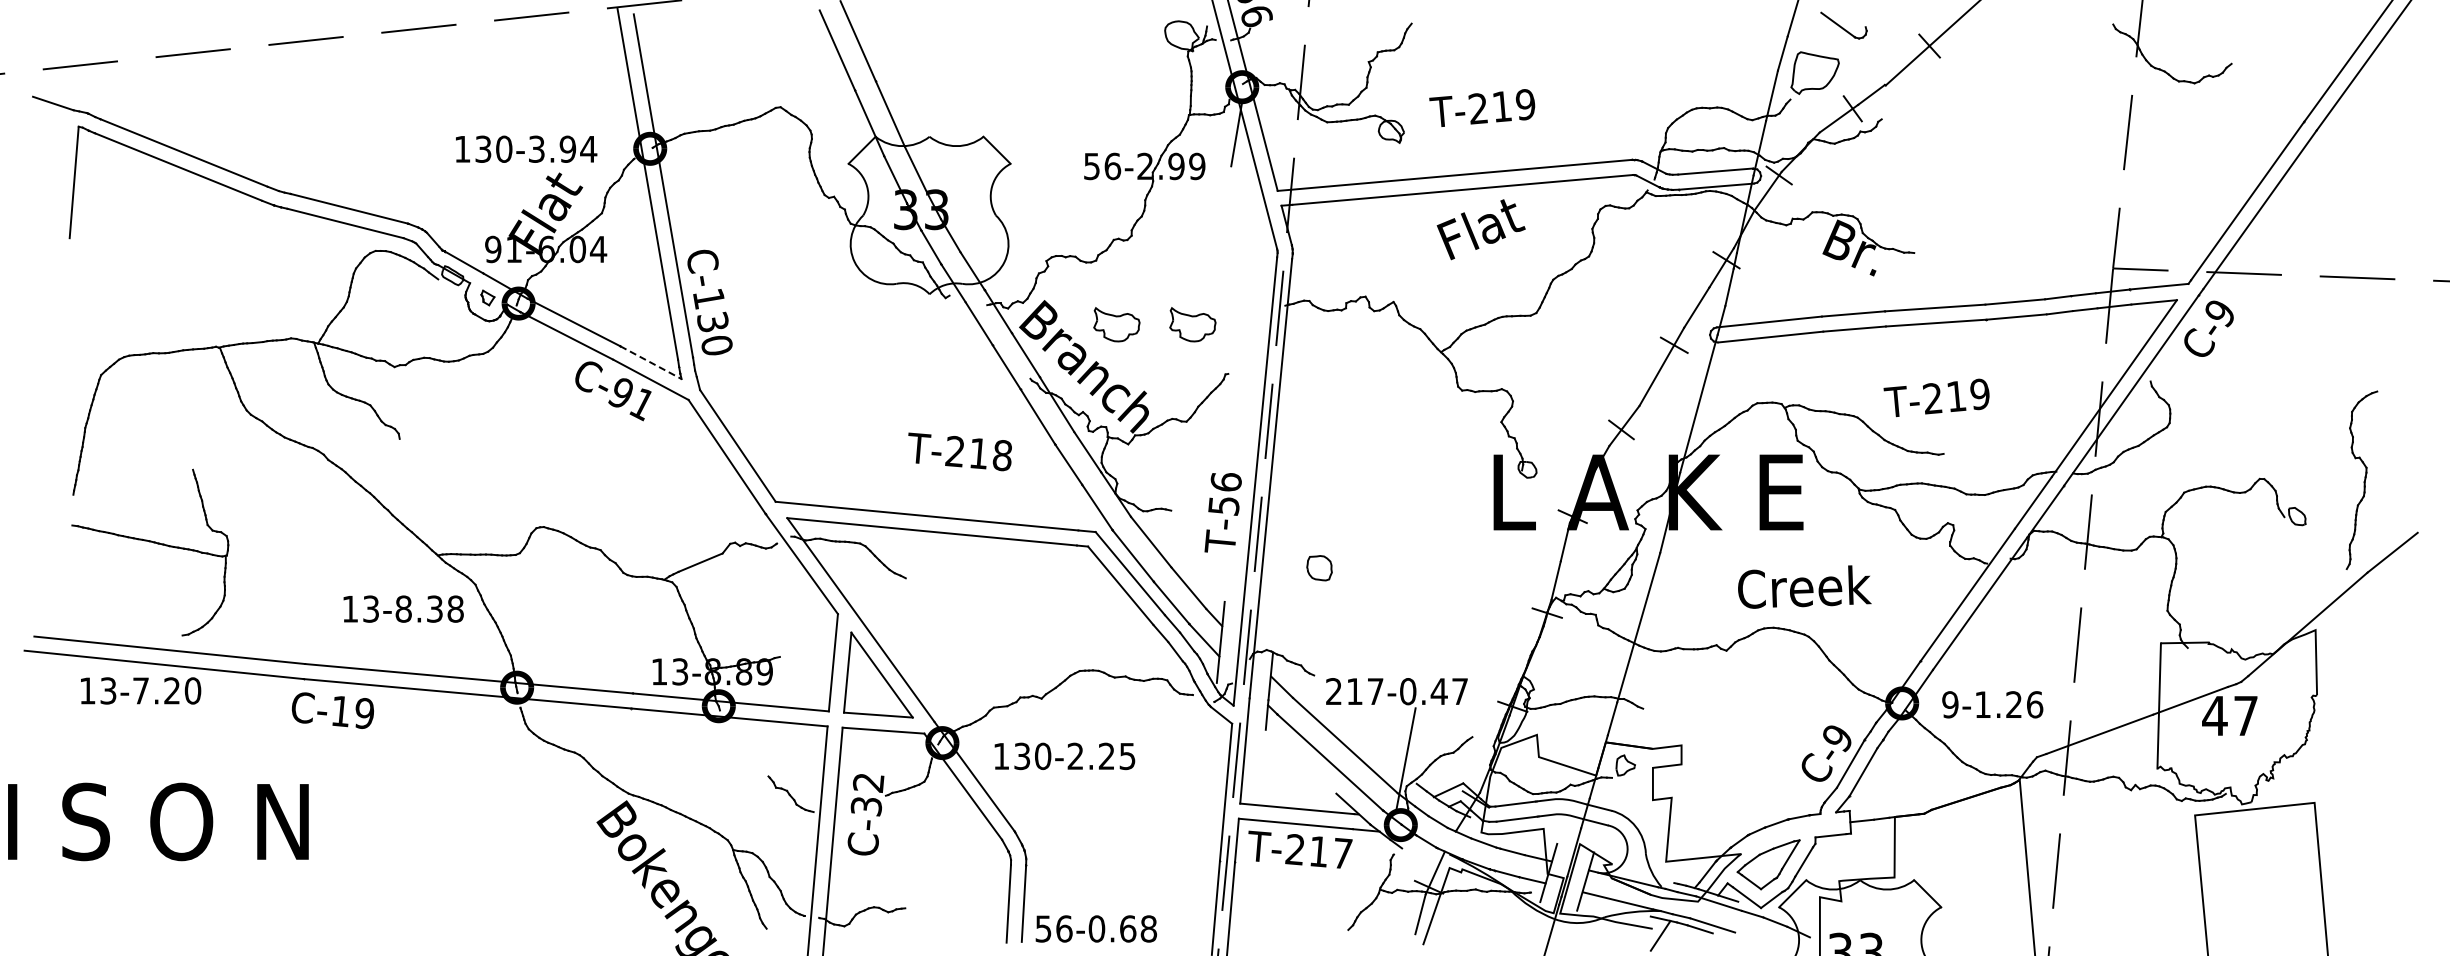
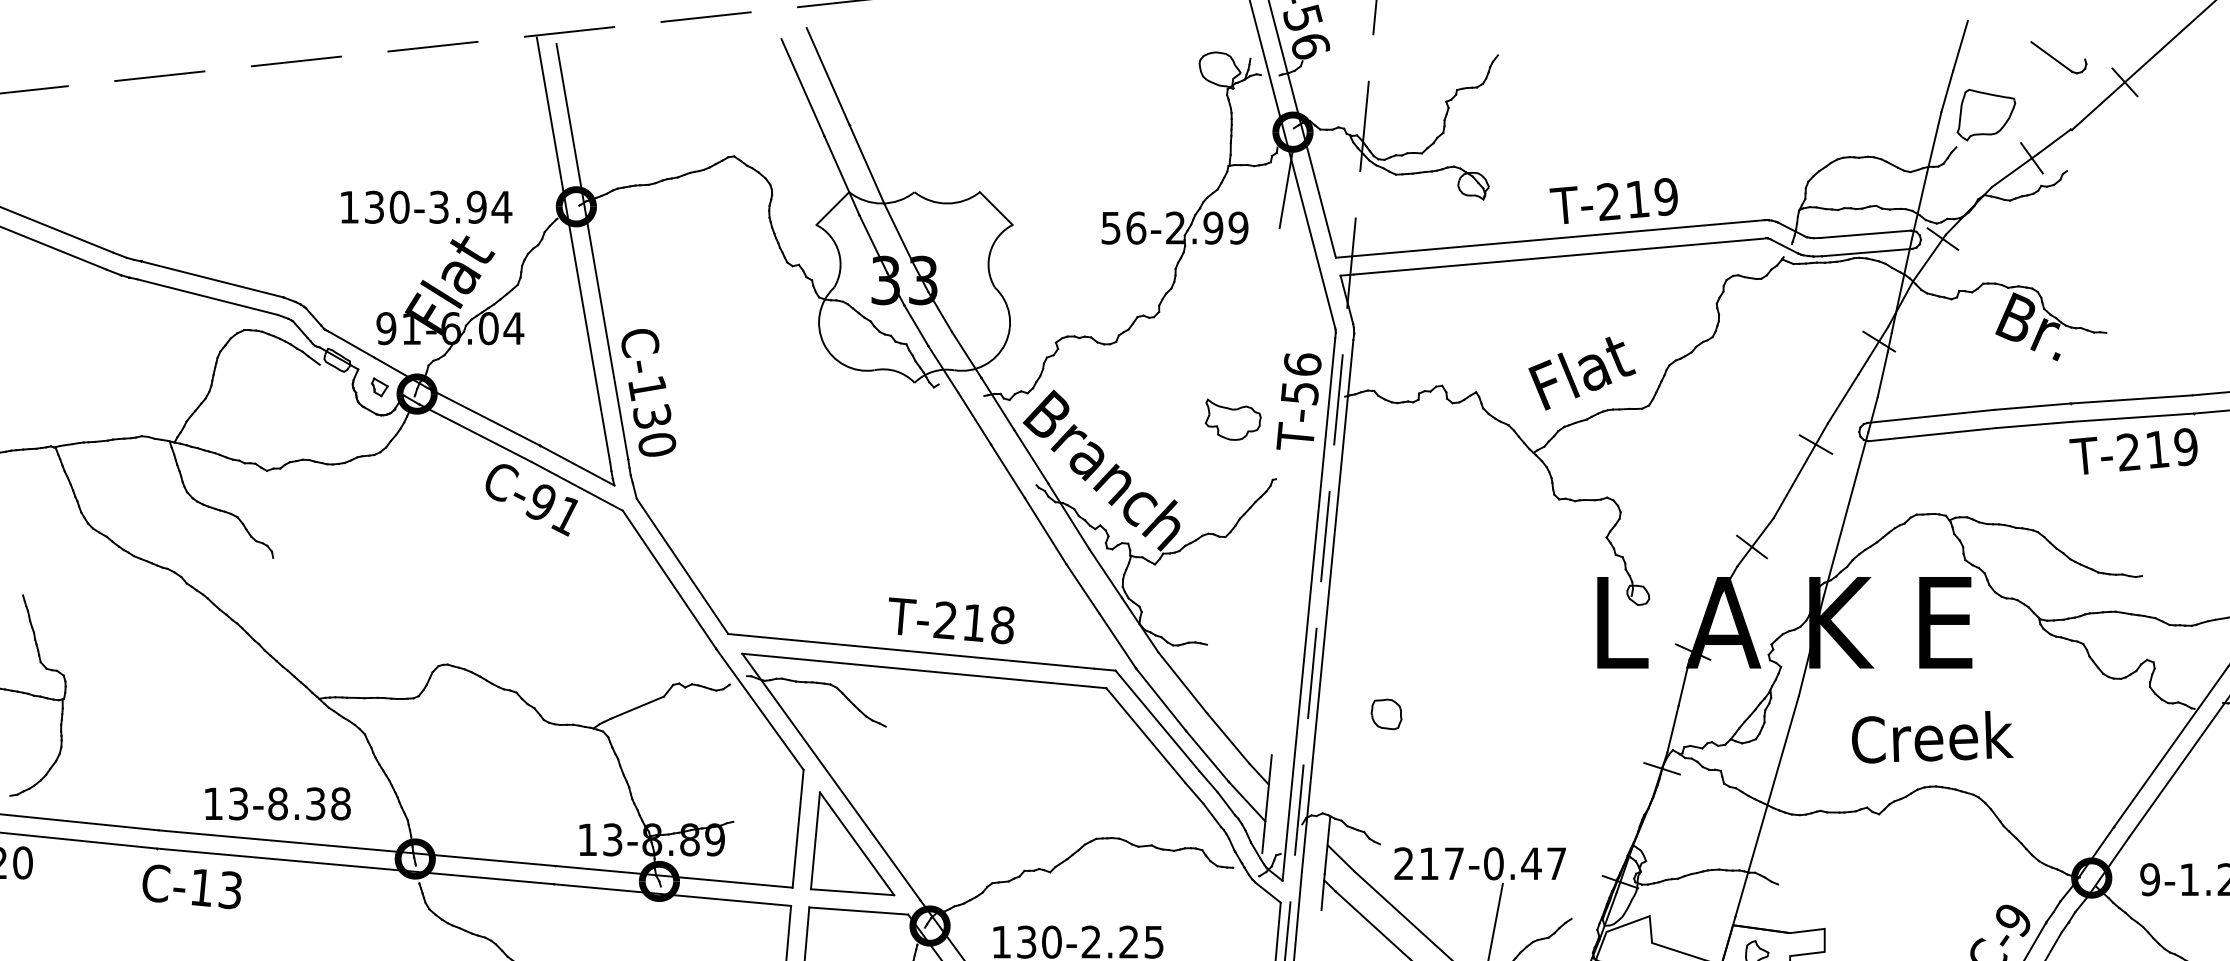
part: (1843, 25) -> (2058, 57), moved
text: (1482, 107) -> (1614, 200), moved
text: (1480, 229) -> (1581, 373), moved
part: (1116, 324) -> (1140, 419), removed
line: (650, 362) -> (576, 465), dashed -> solid
text: (1936, 397) -> (2133, 450), moved
text: (959, 451) -> (950, 620), moved
text: (1222, 512) -> (1298, 401), moved
text: (1804, 586) -> (1932, 736), moved
text: (403, 608) -> (277, 803), moved
text: (364, 713) -> (230, 890), C-19 -> C-13

